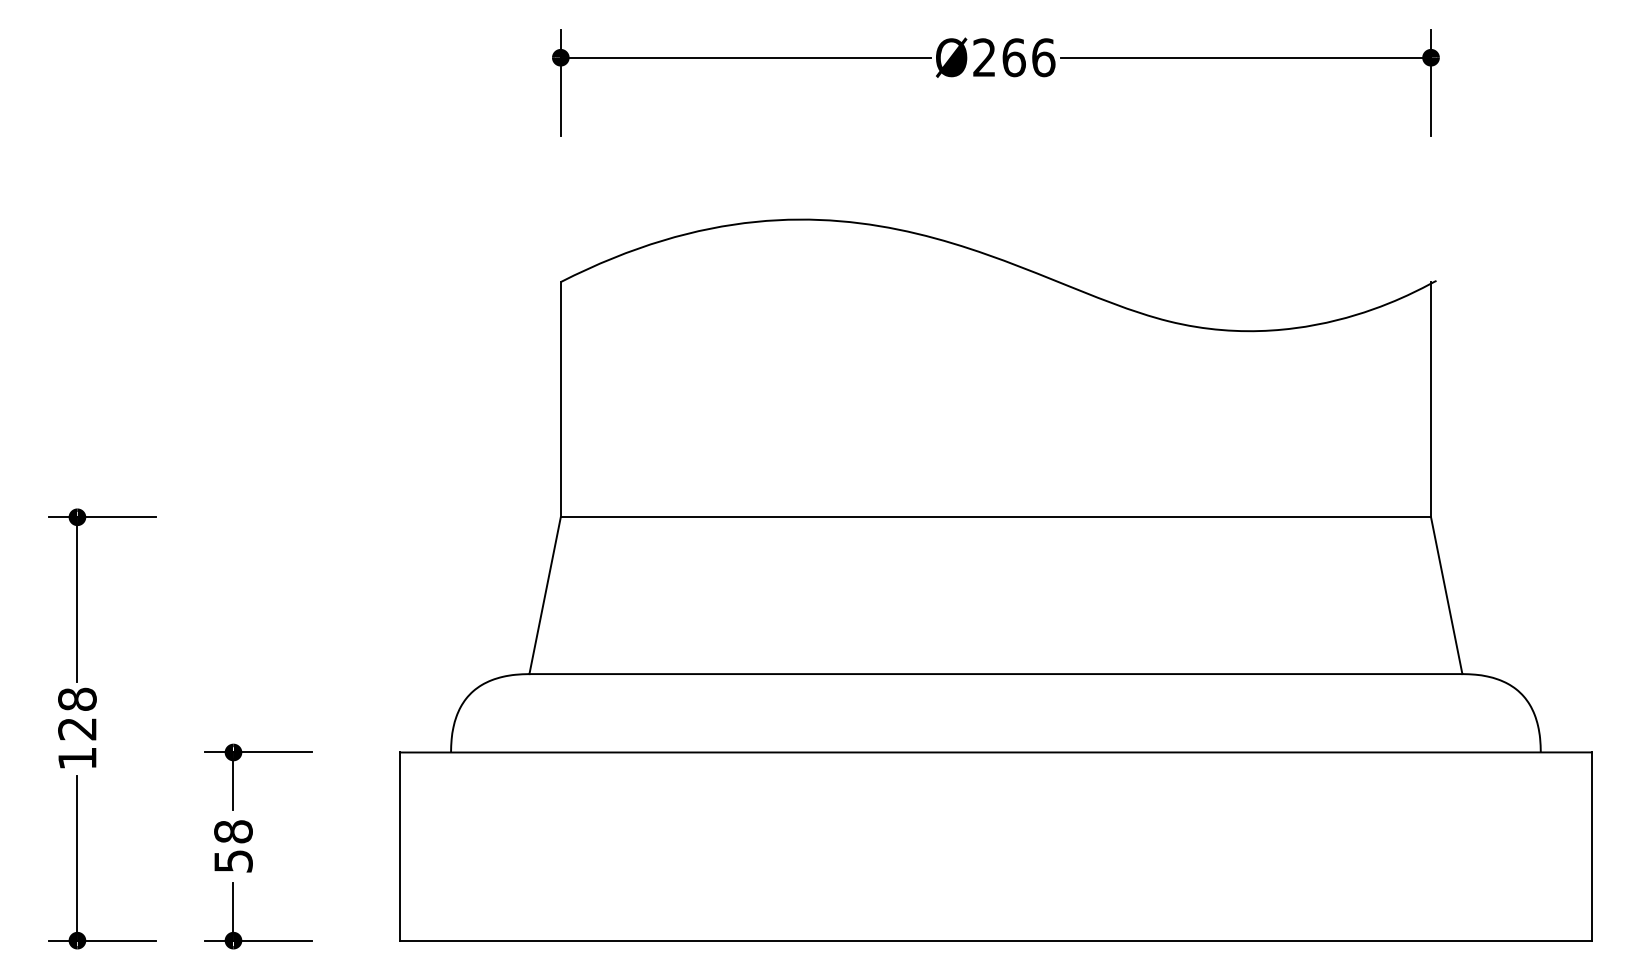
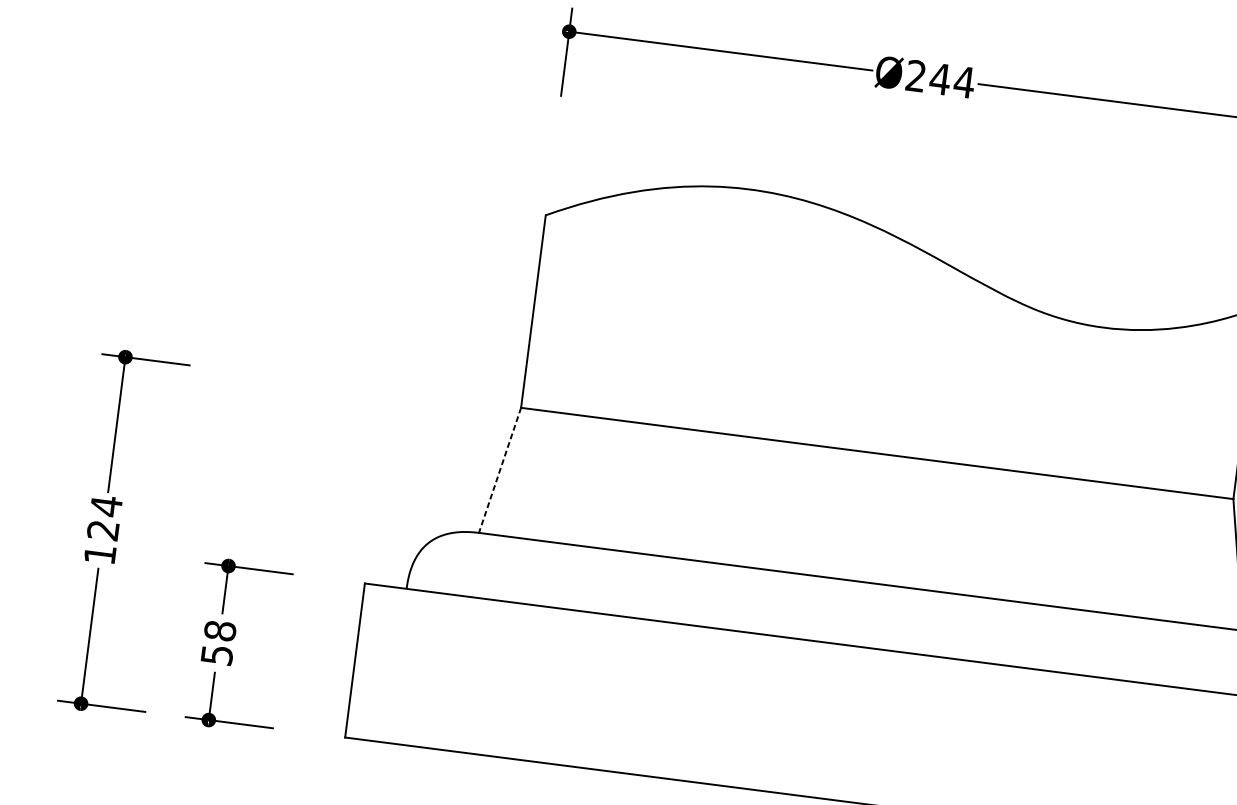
text: (1028, 57) -> (952, 80), Ø266 -> Ø244
line: (545, 595) -> (500, 470), solid -> dashed
text: (77, 699) -> (106, 506), 128 -> 124

